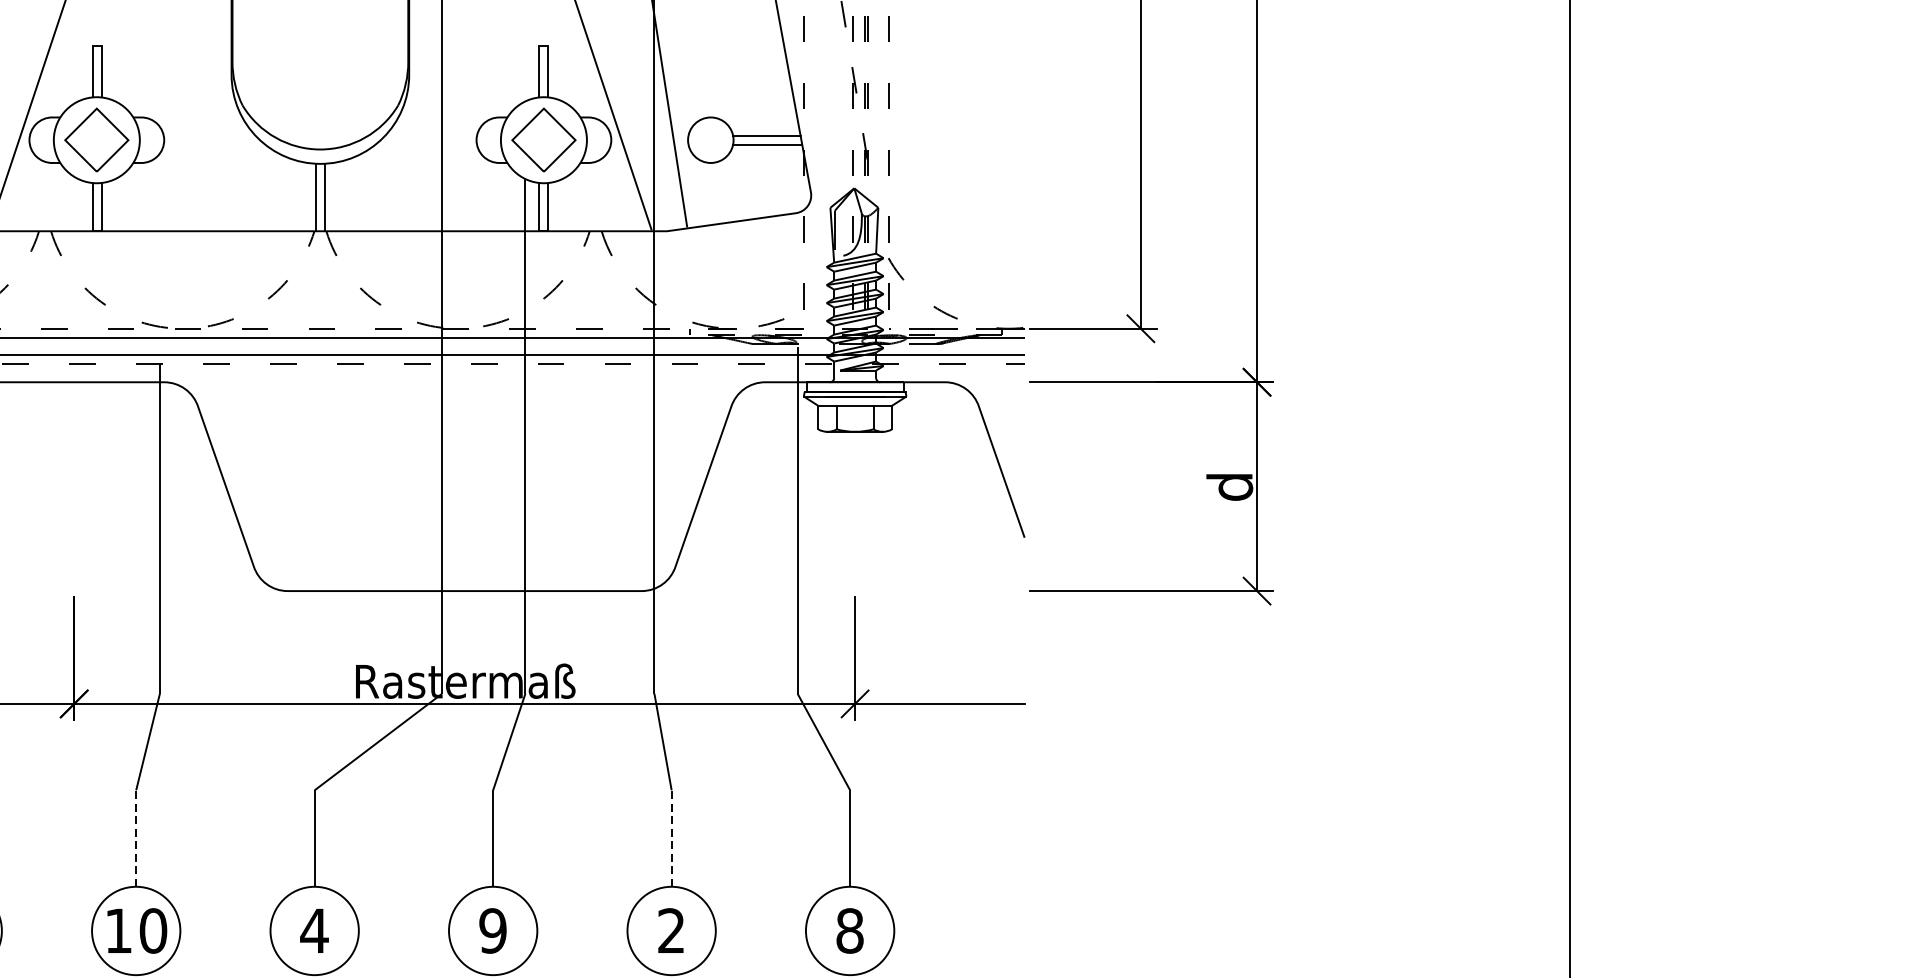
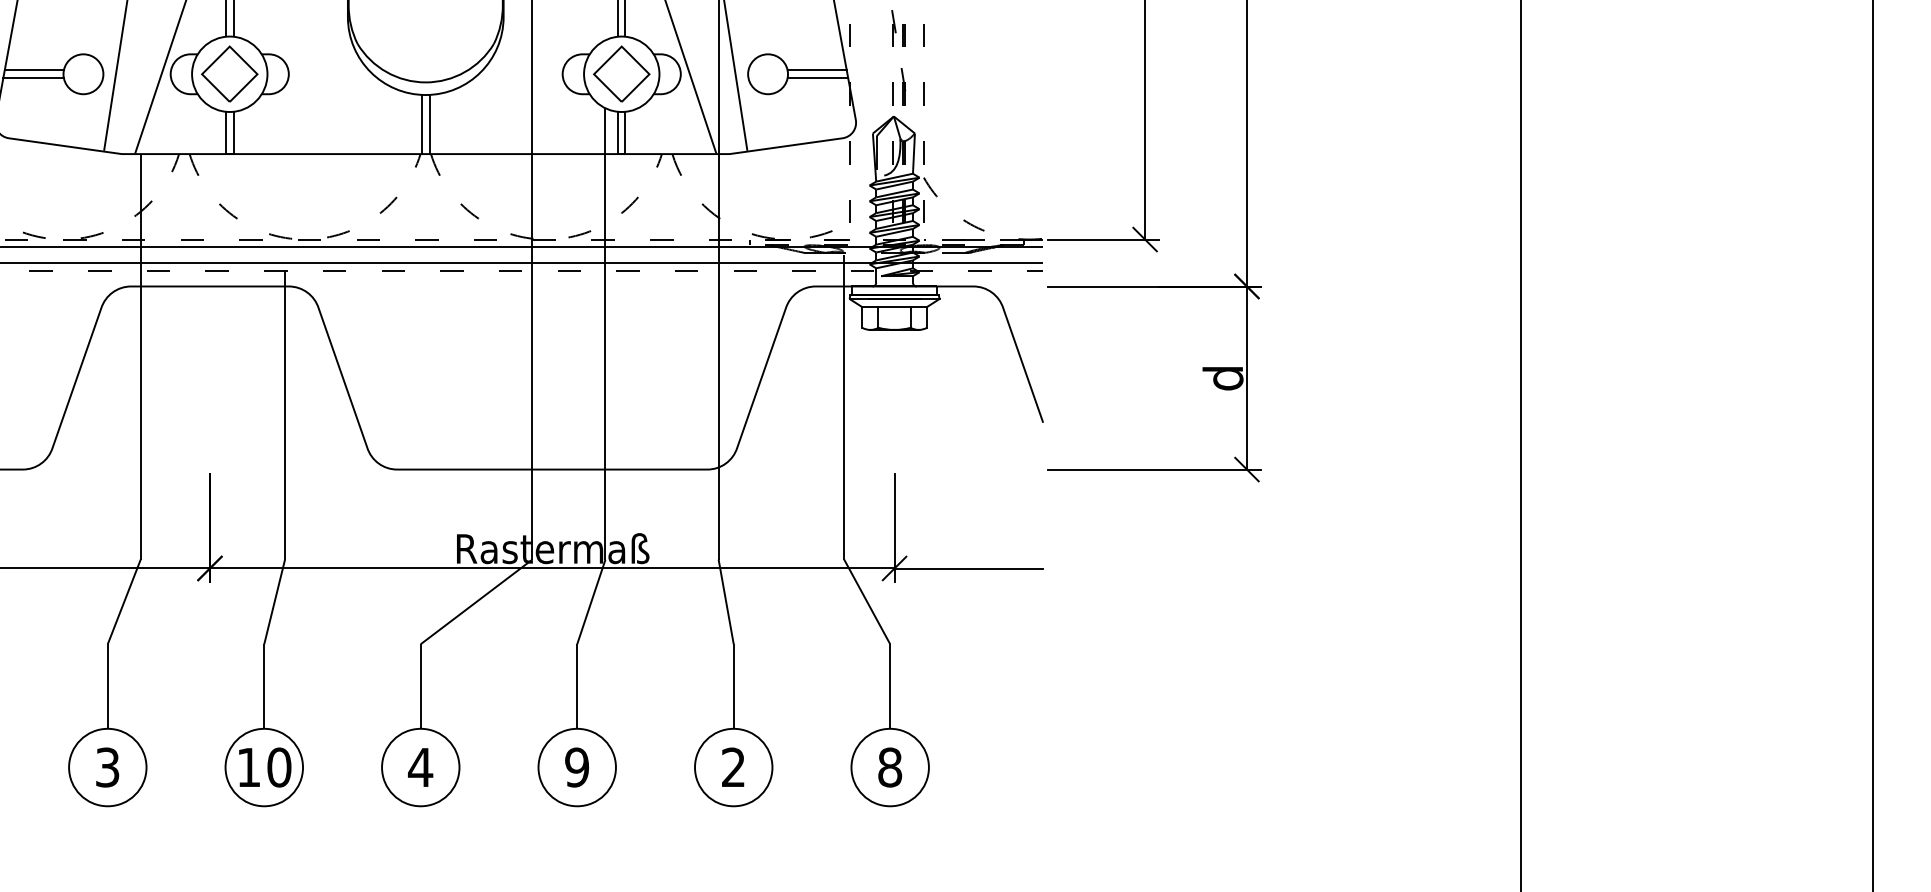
line: (136, 838) -> (264, 686), dashed -> solid
line: (671, 838) -> (733, 686), dashed -> solid

